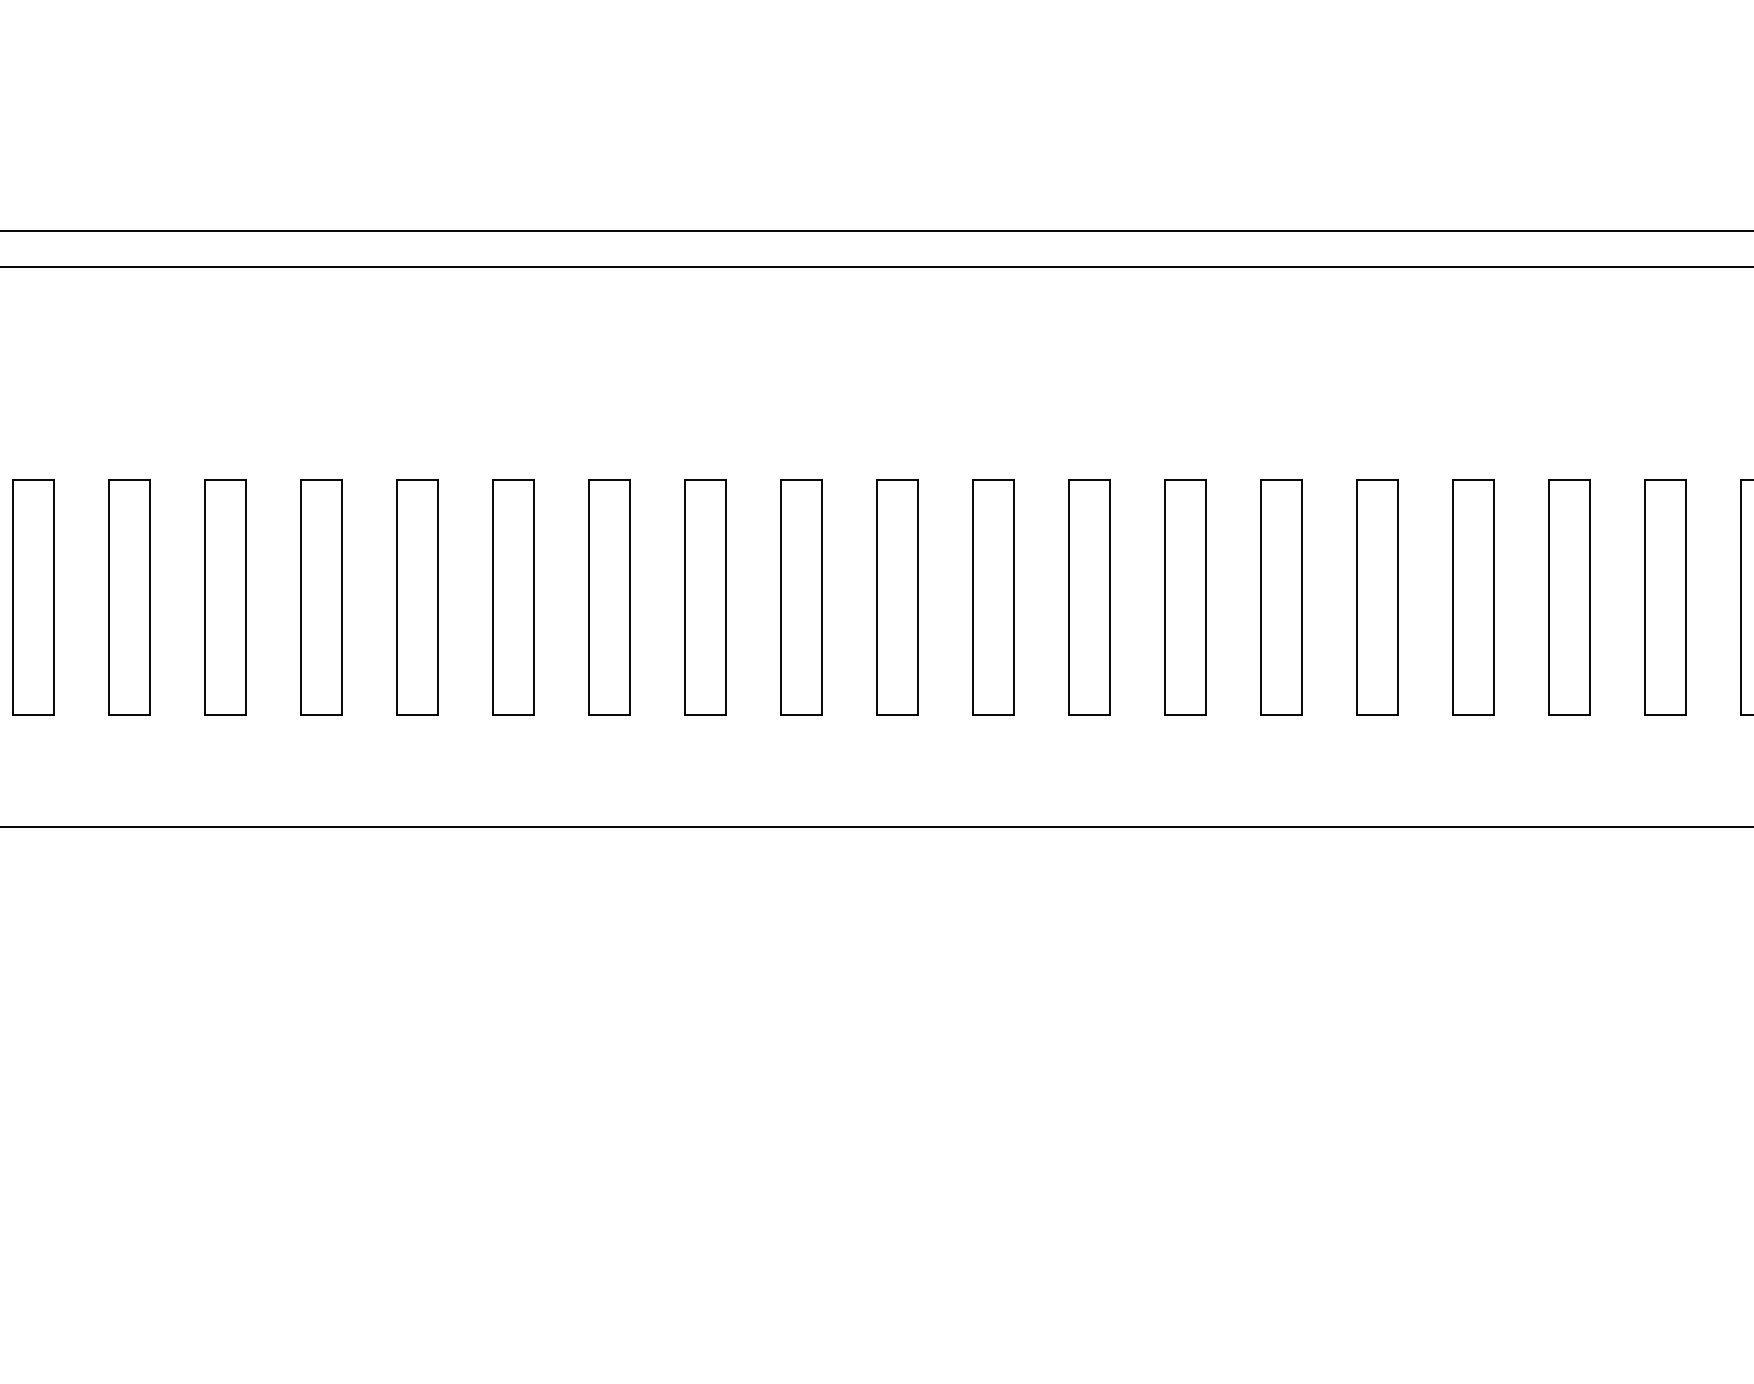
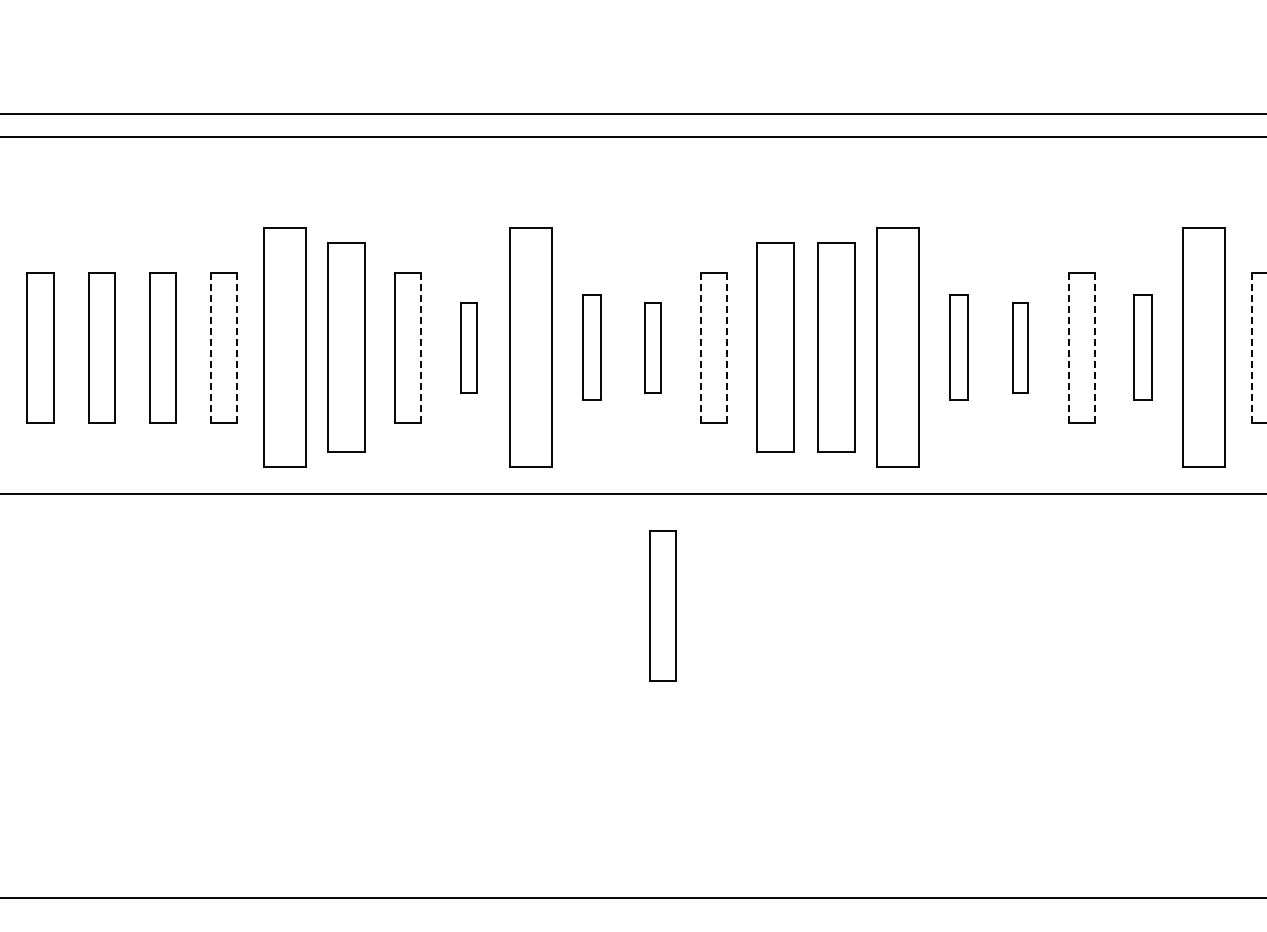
line: (109, 597) -> (211, 347), solid -> dashed
line: (150, 597) -> (237, 347), solid -> dashed
part: (225, 597) -> (285, 347), size x1.6
part: (321, 597) -> (346, 347), size x1.4
line: (438, 597) -> (421, 347), solid -> dashed
part: (512, 597) -> (468, 347), size x0.6
part: (609, 597) -> (530, 347), size x1.6
part: (705, 597) -> (591, 347), size x0.7
part: (800, 597) -> (652, 347), size x0.6
line: (877, 597) -> (701, 347), solid -> dashed
line: (918, 597) -> (727, 347), solid -> dashed
part: (993, 597) -> (775, 347), size x1.4
part: (1089, 597) -> (836, 347), size x1.4
part: (1184, 597) -> (897, 347), size x1.6
part: (1280, 597) -> (958, 347), size x0.7
part: (1377, 597) -> (1020, 347), size x0.6
line: (1452, 597) -> (1068, 347), solid -> dashed
line: (1493, 597) -> (1094, 347), solid -> dashed
part: (1568, 597) -> (1142, 347), size x0.7
part: (1664, 597) -> (1203, 347), size x1.6
line: (1740, 597) -> (1252, 347), solid -> dashed
part: (816, 1001) -> (662, 605), added

